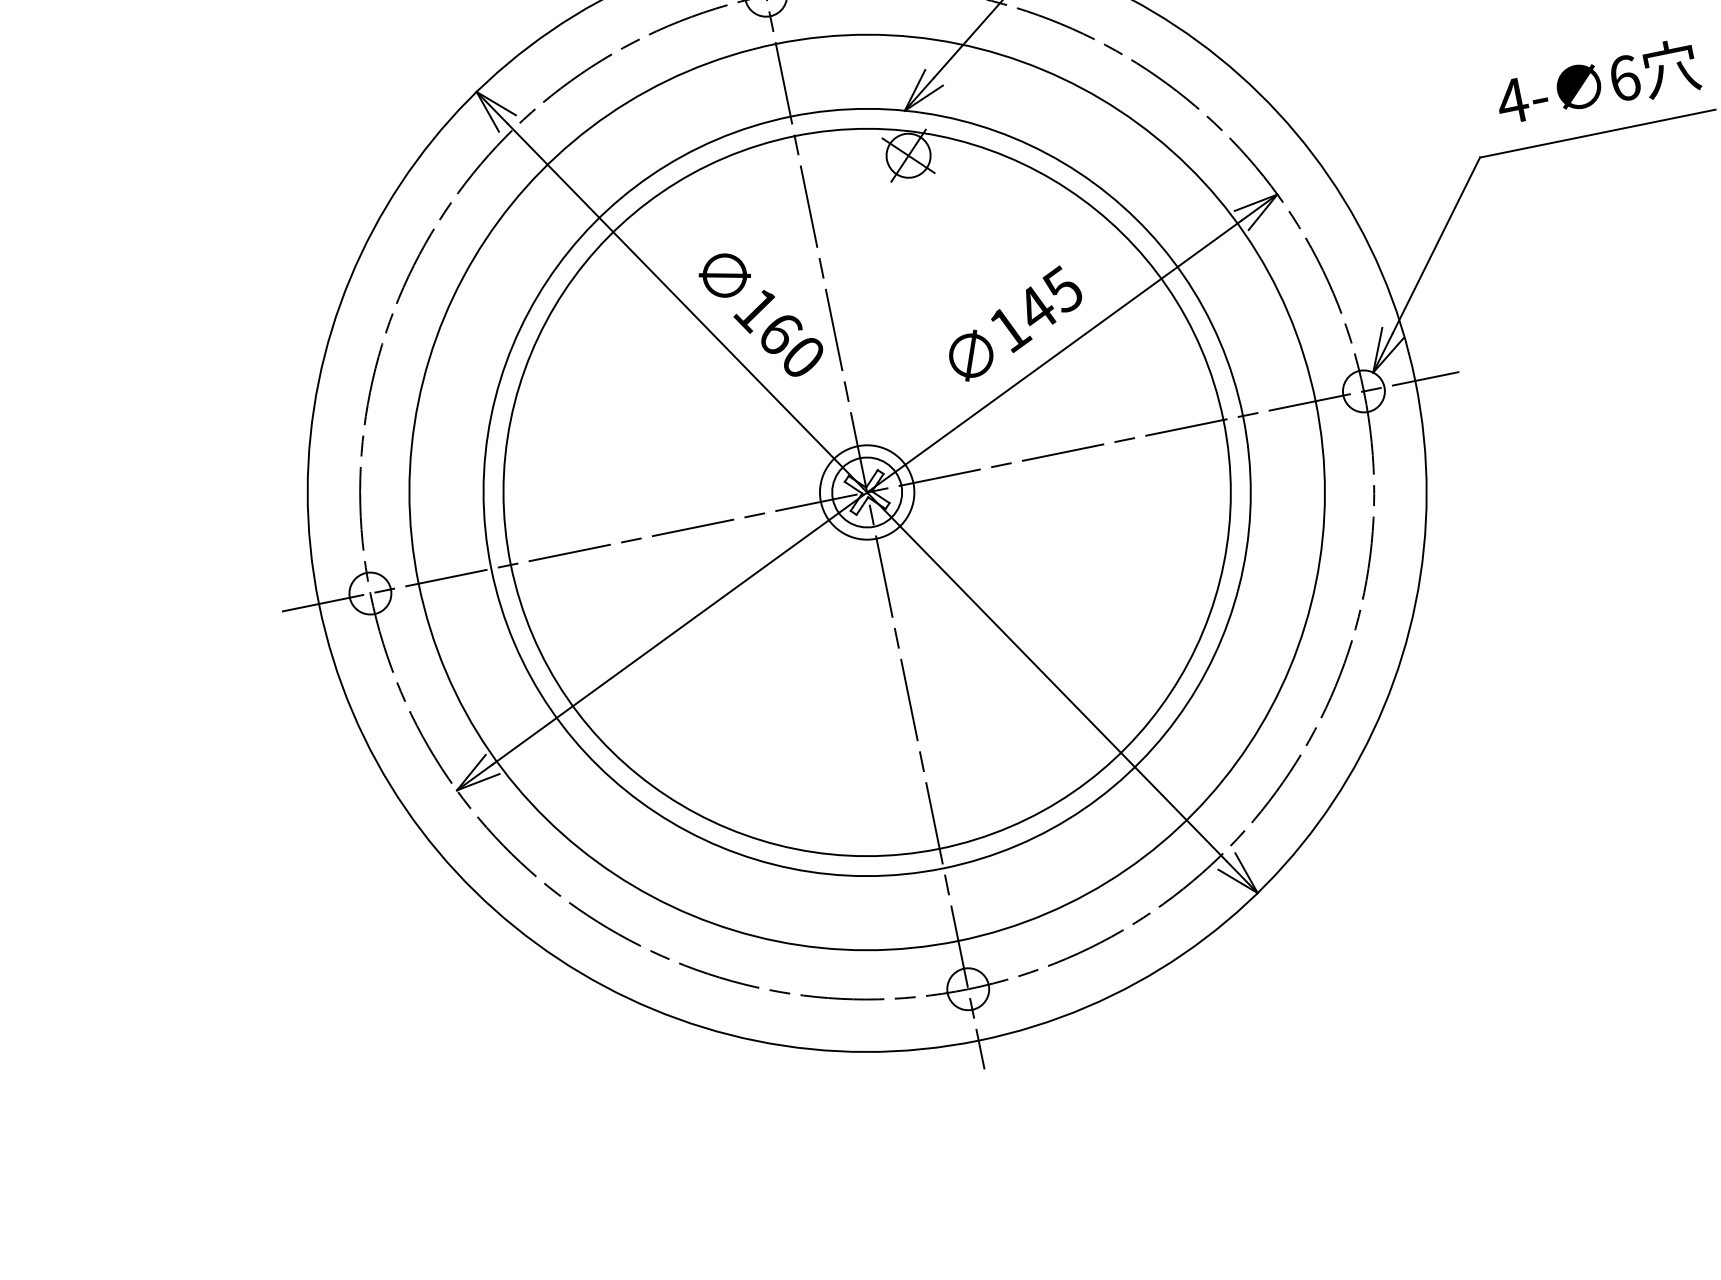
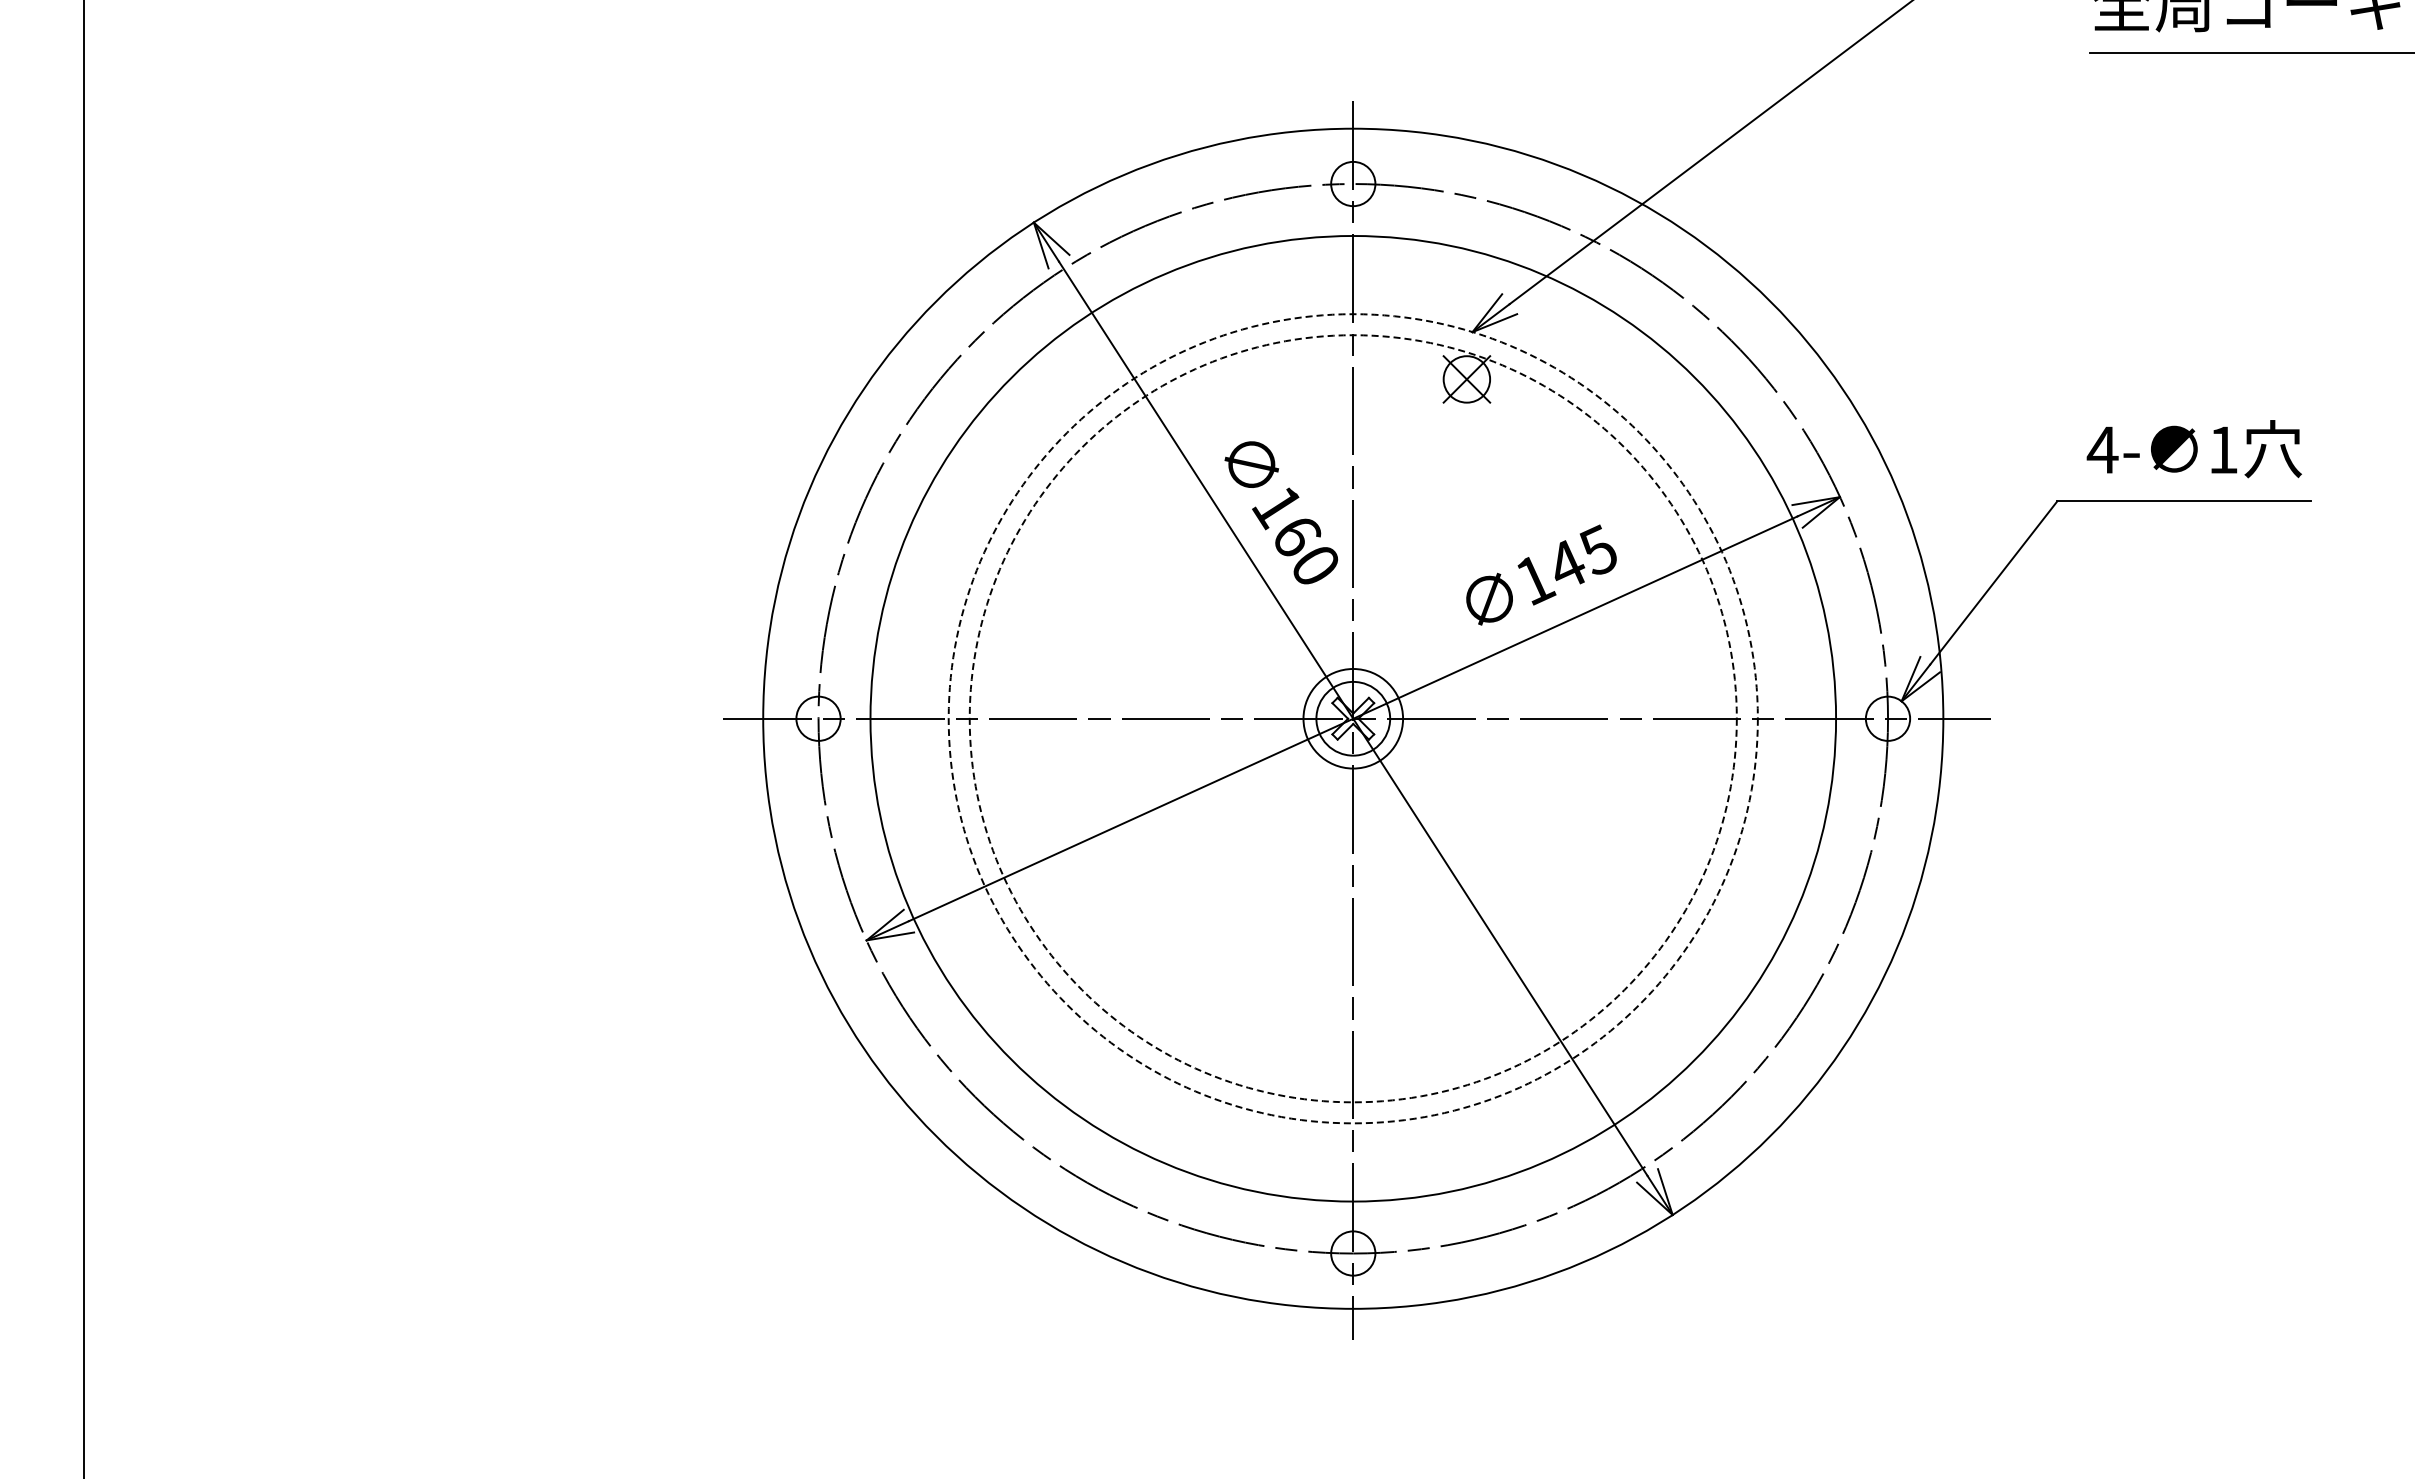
text: (1624, 78) -> (2223, 450), 6 -> 1
circle: (866, 492) -> (1352, 718), solid -> dashed
circle: (866, 492) -> (1352, 718), solid -> dashed

